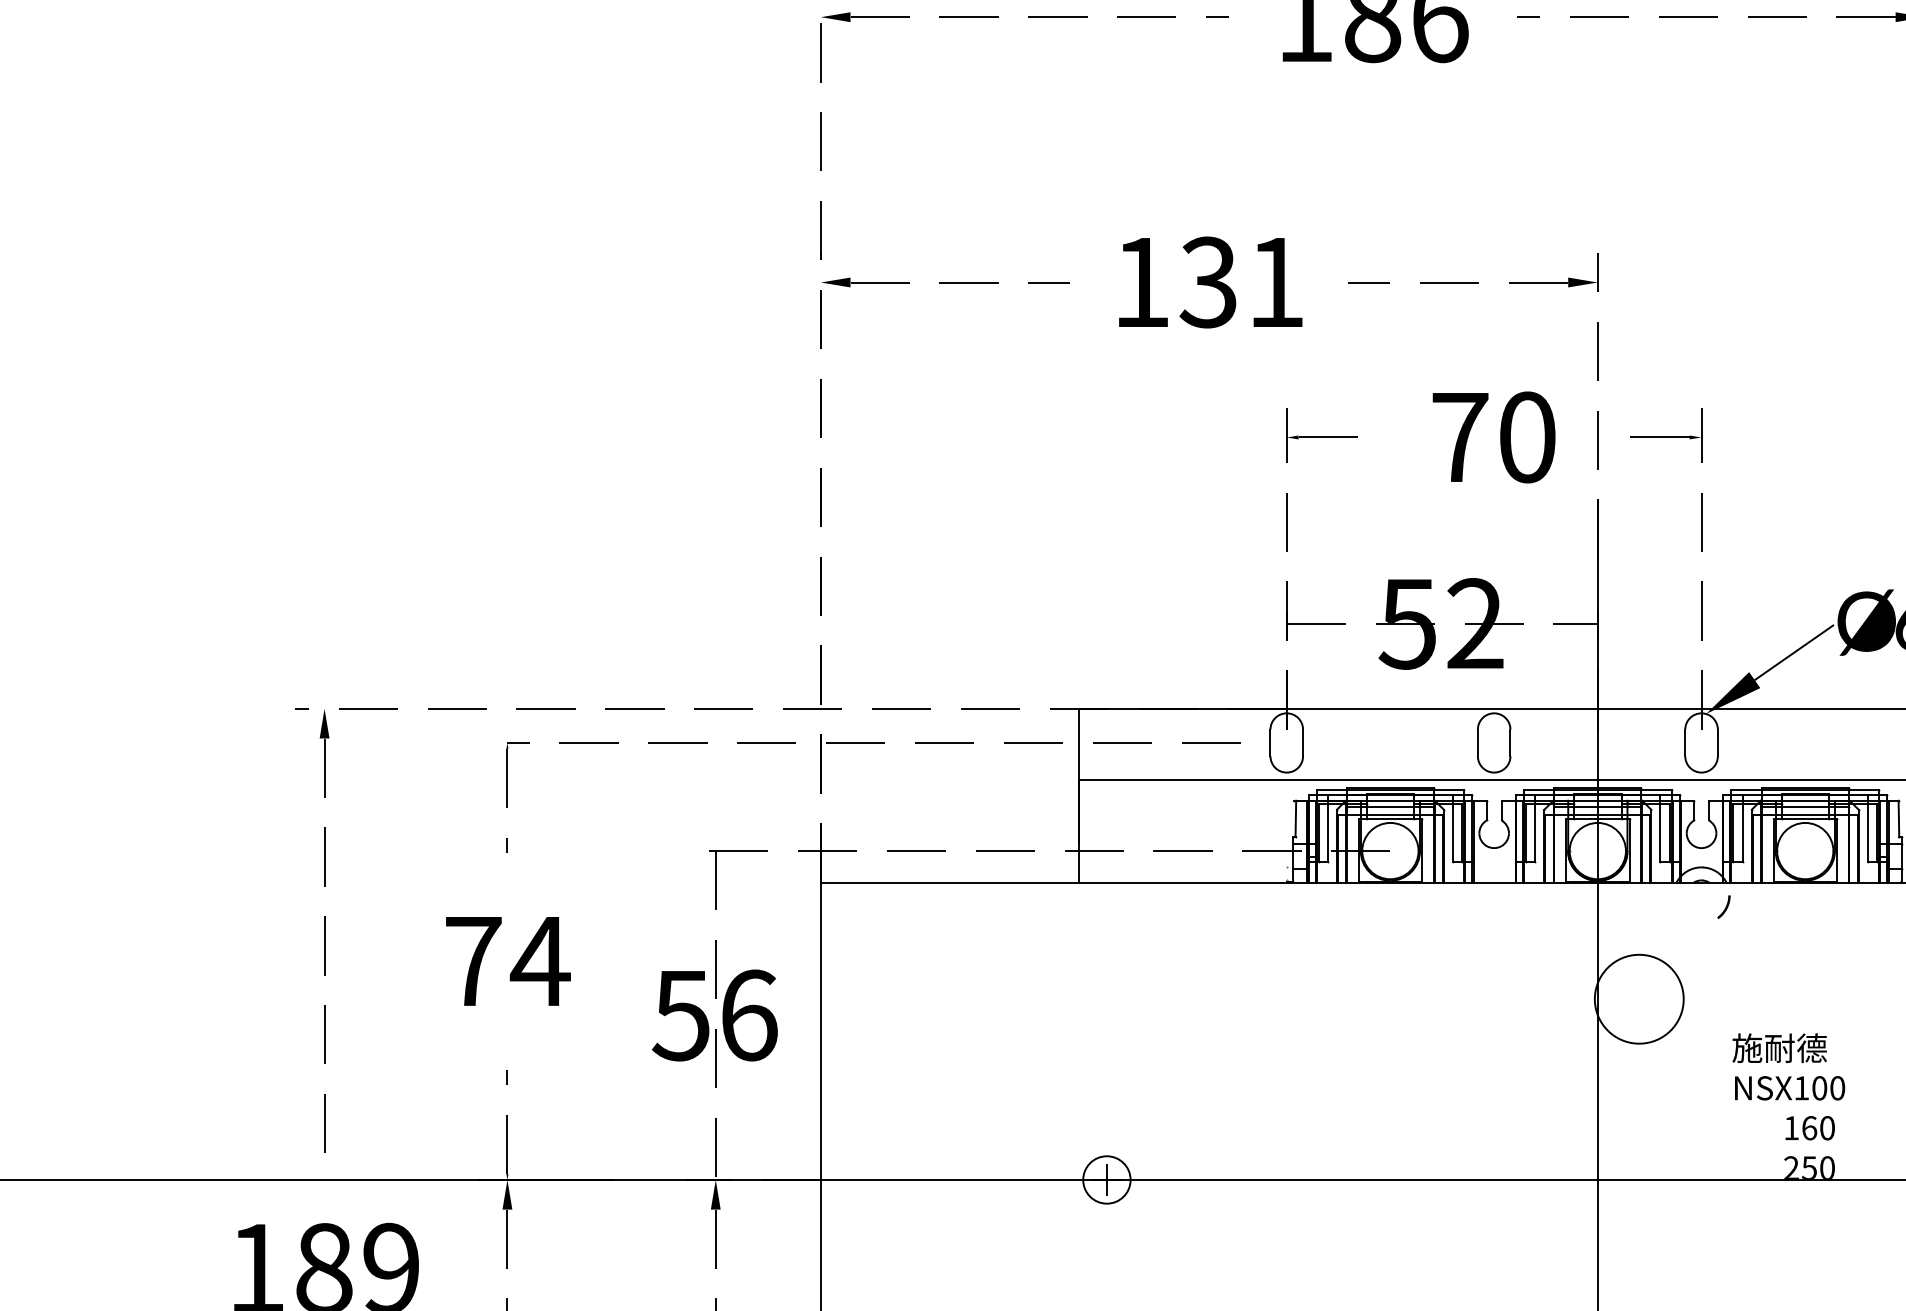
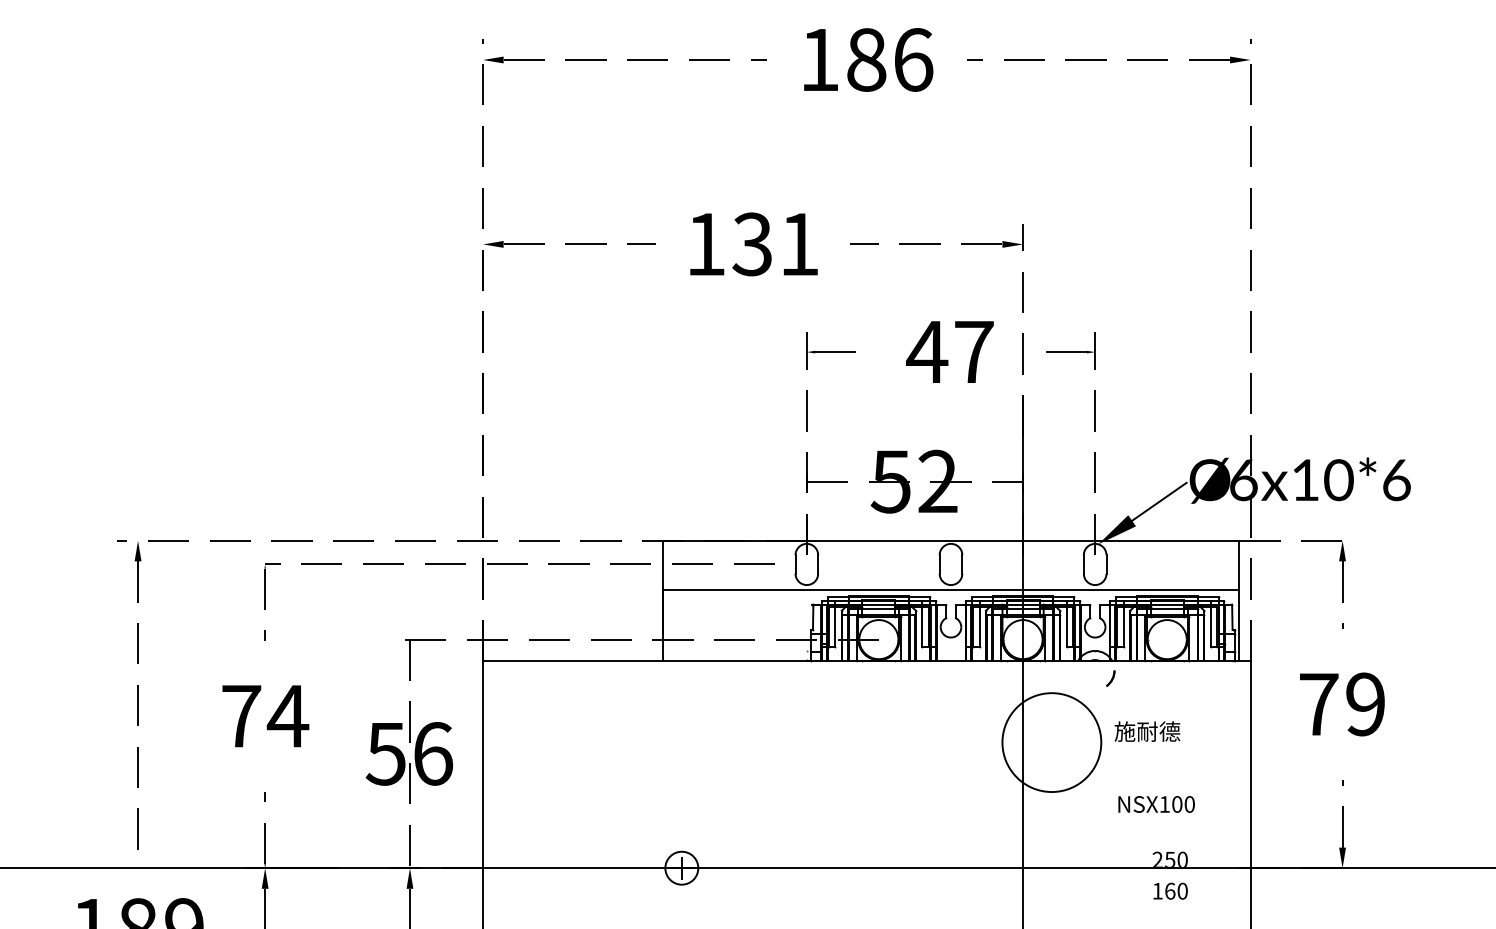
text: (1491, 438) -> (949, 352), 70 -> 47
circle: (1638, 999) -> (1051, 742), size x1.6
text: (1779, 1048) -> (1147, 731), moved
text: (1809, 1127) -> (1170, 890), moved

